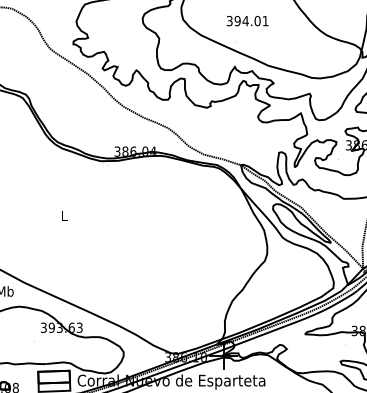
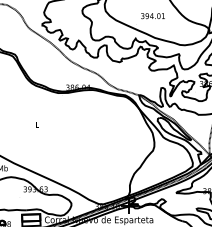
text: (246, 21) -> (152, 16), moved

